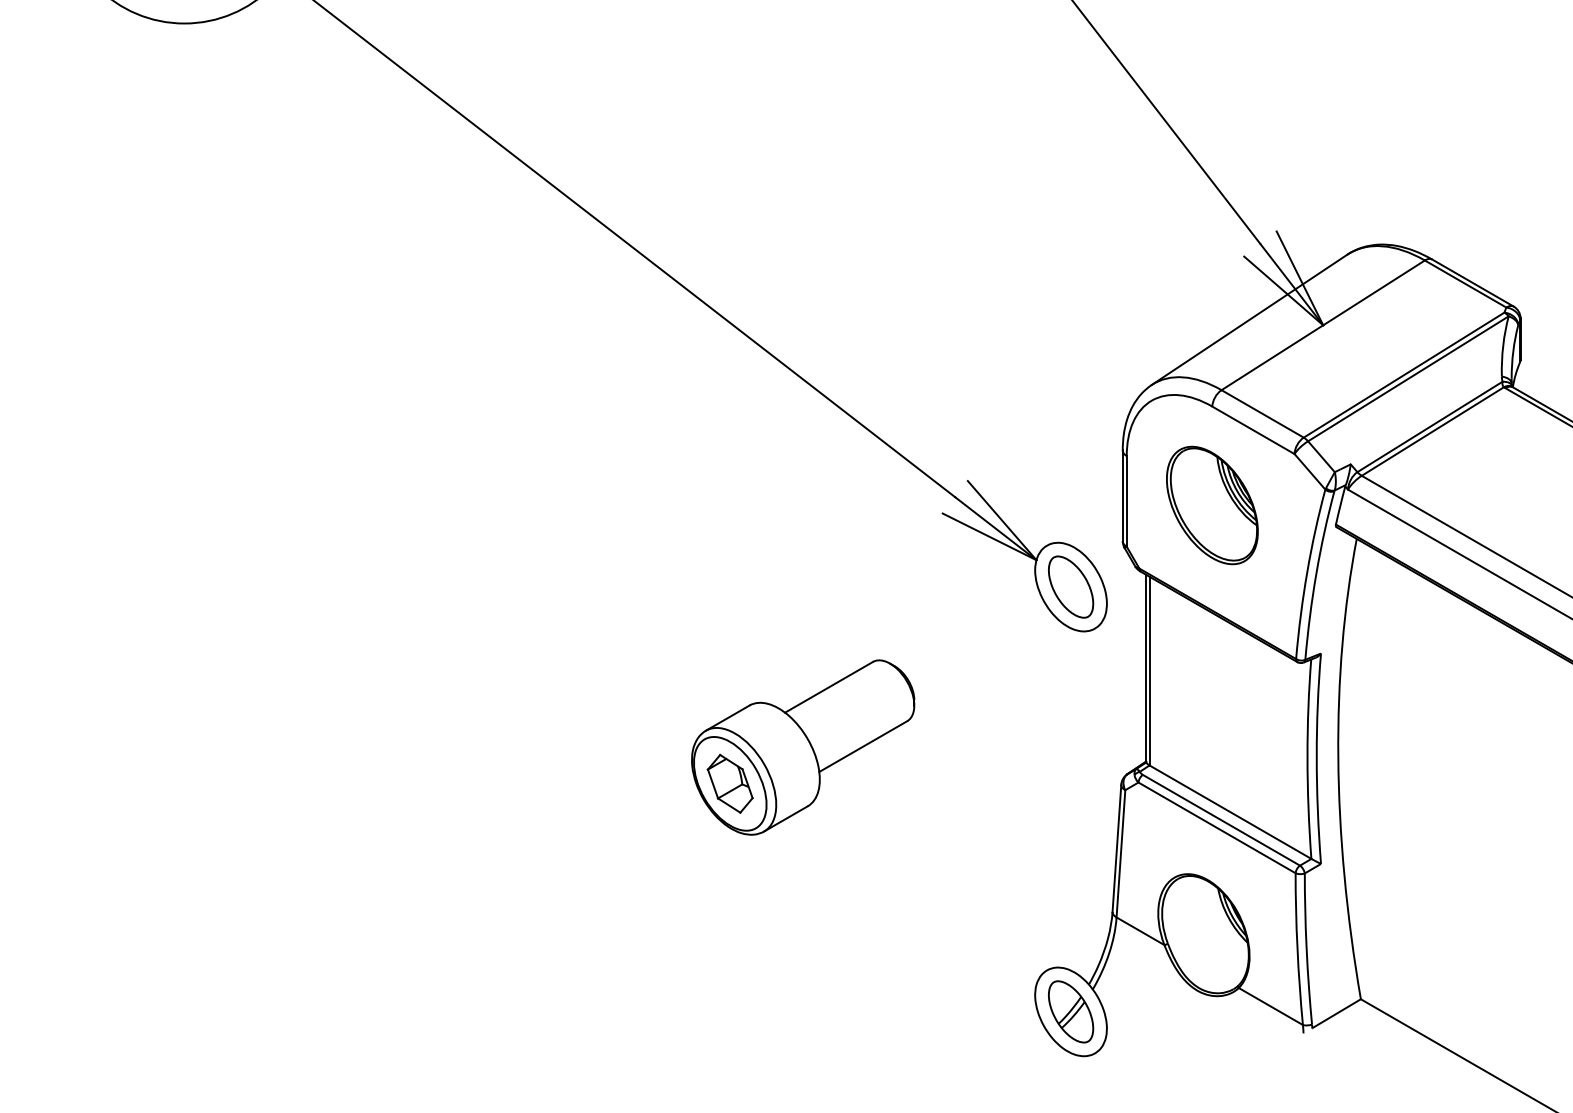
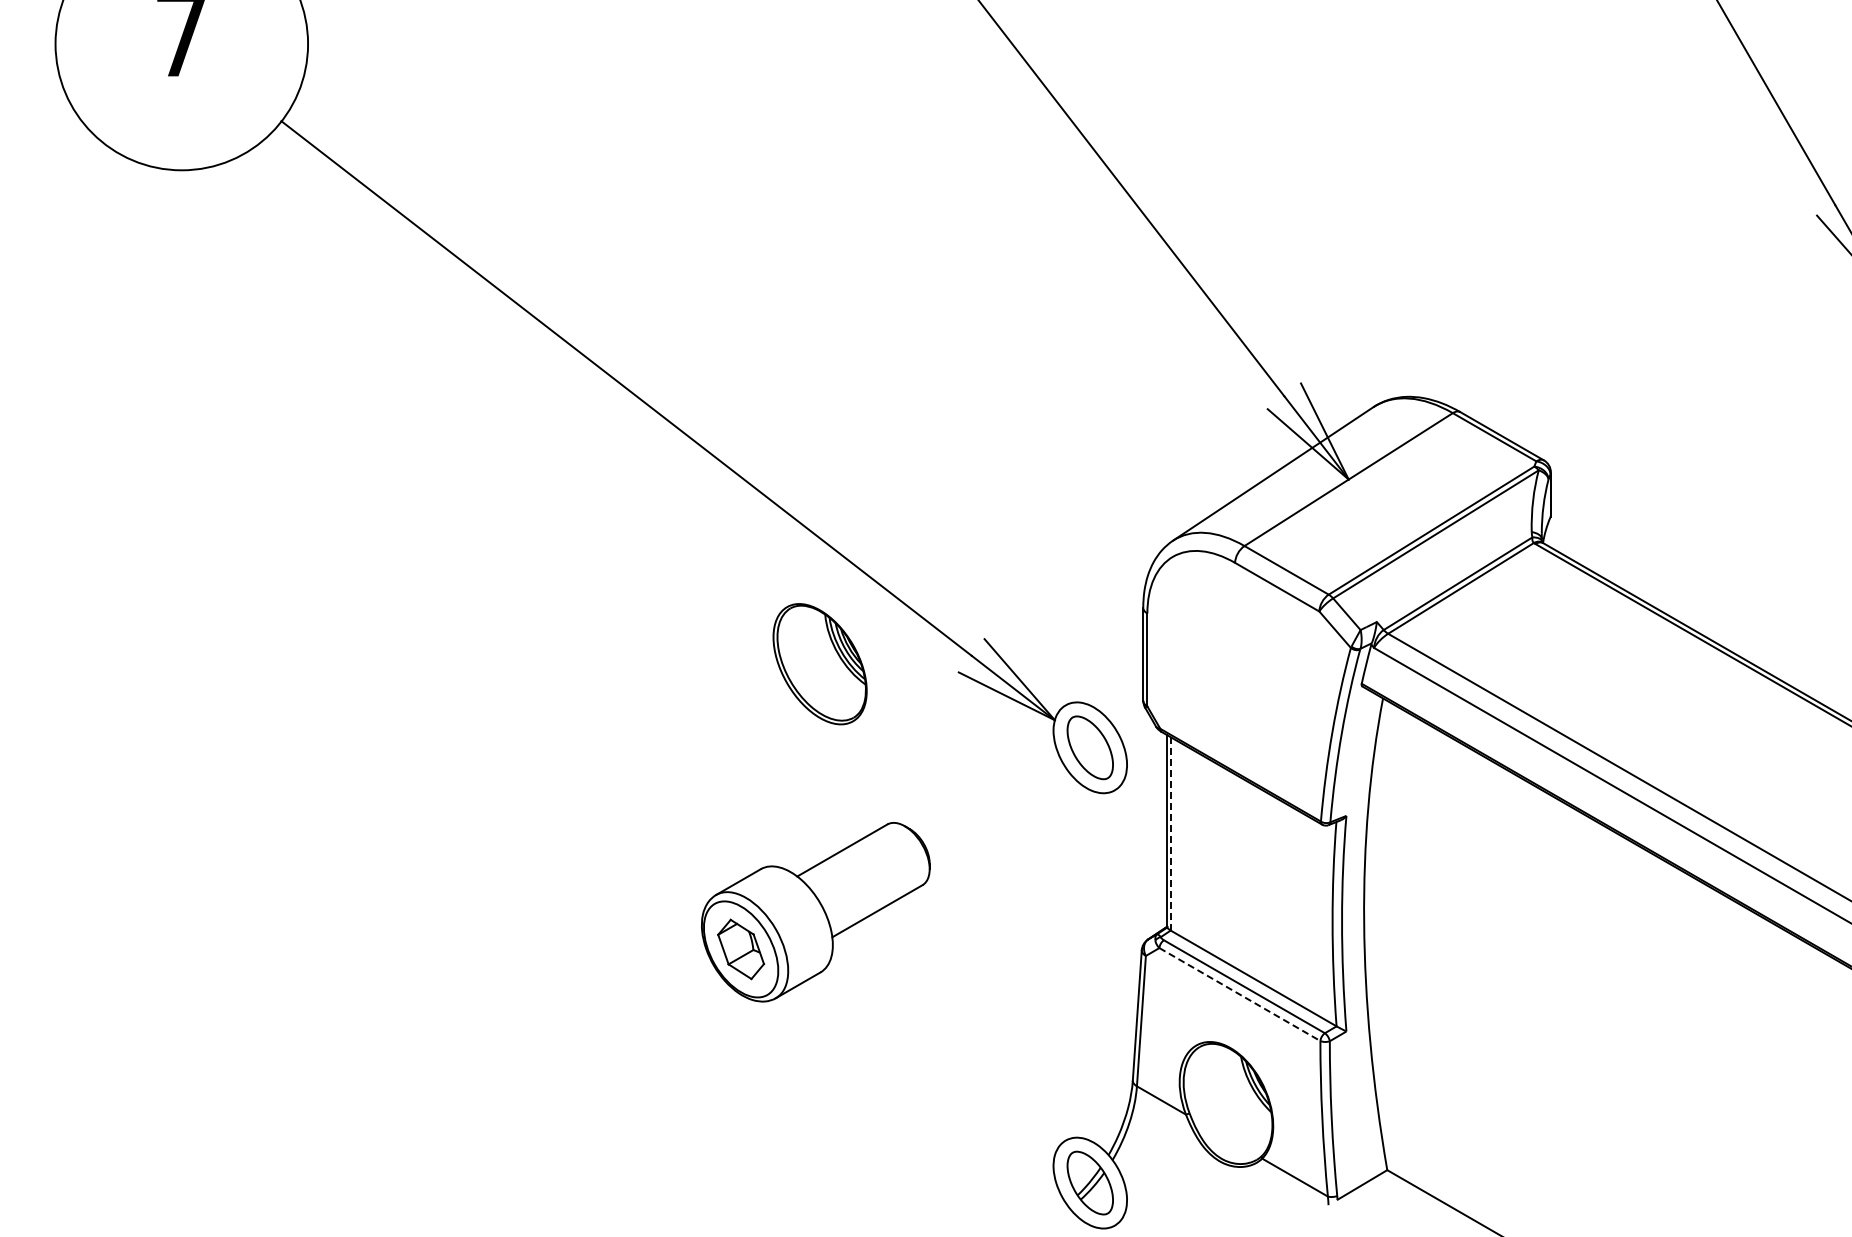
part: (1211, 505) -> (819, 664), moved
line: (1150, 671) -> (1171, 834), solid -> dashed
line: (1216, 827) -> (1239, 994), solid -> dashed

